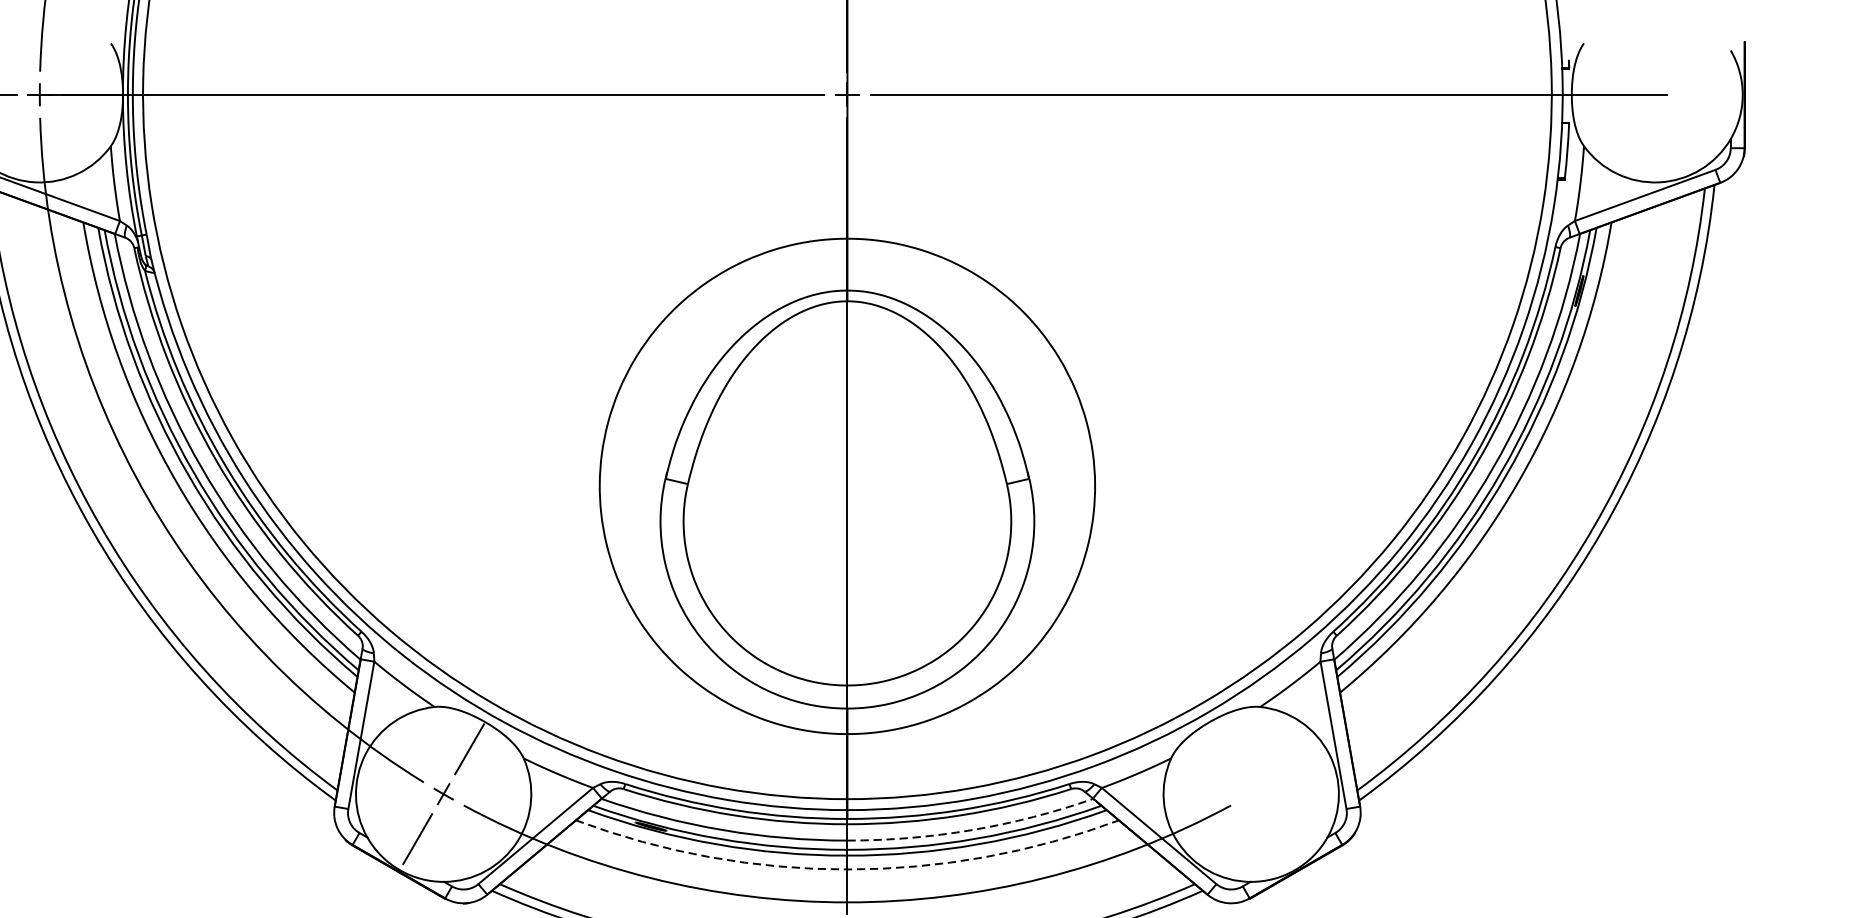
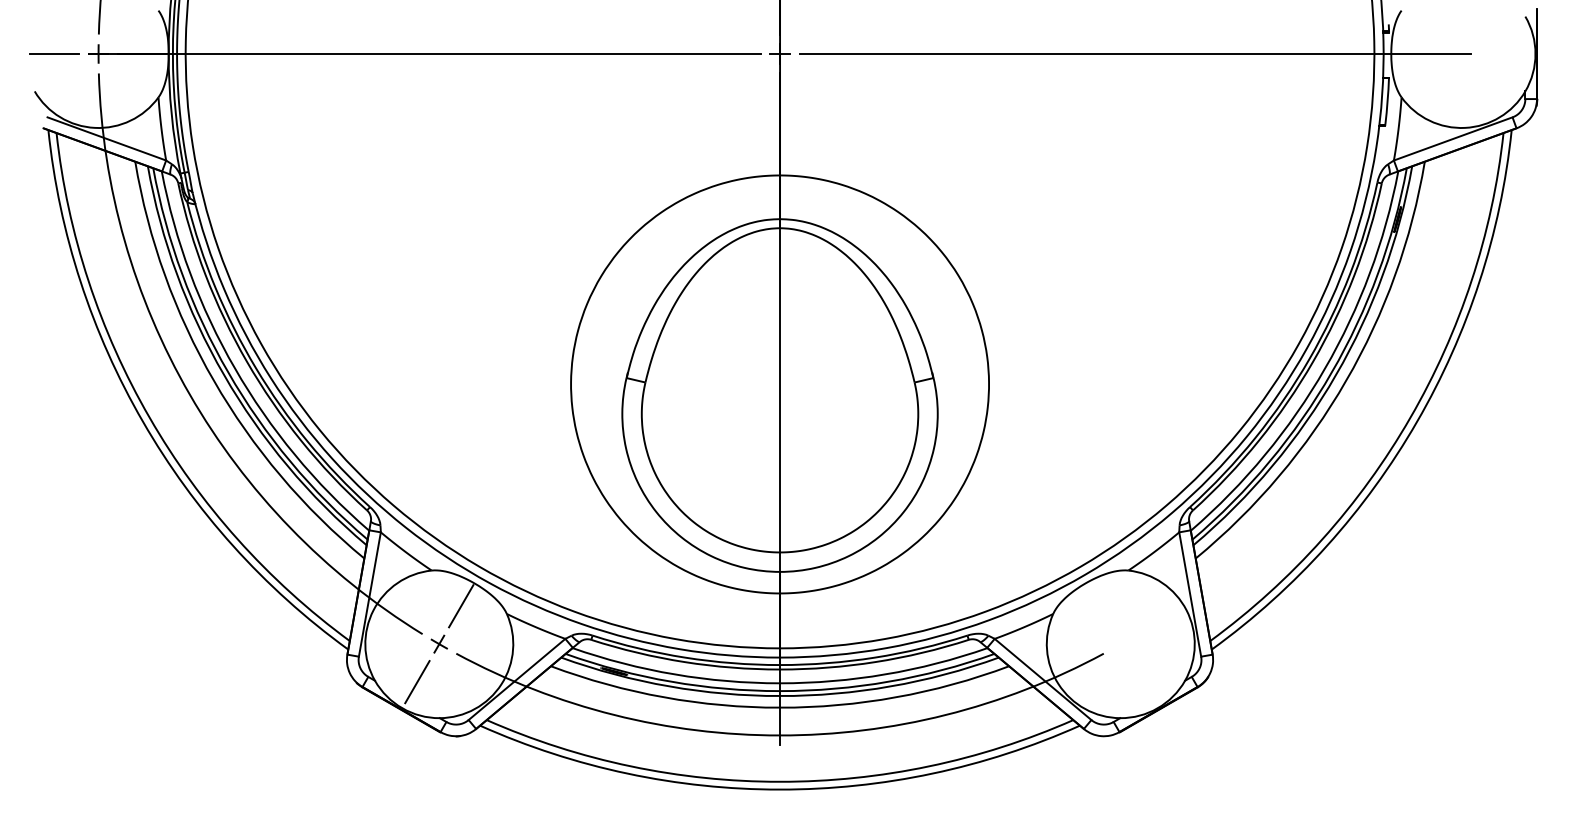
arc: (972, 830) -> (885, 674), dashed -> solid
arc: (847, 869) -> (780, 707), dashed -> solid

